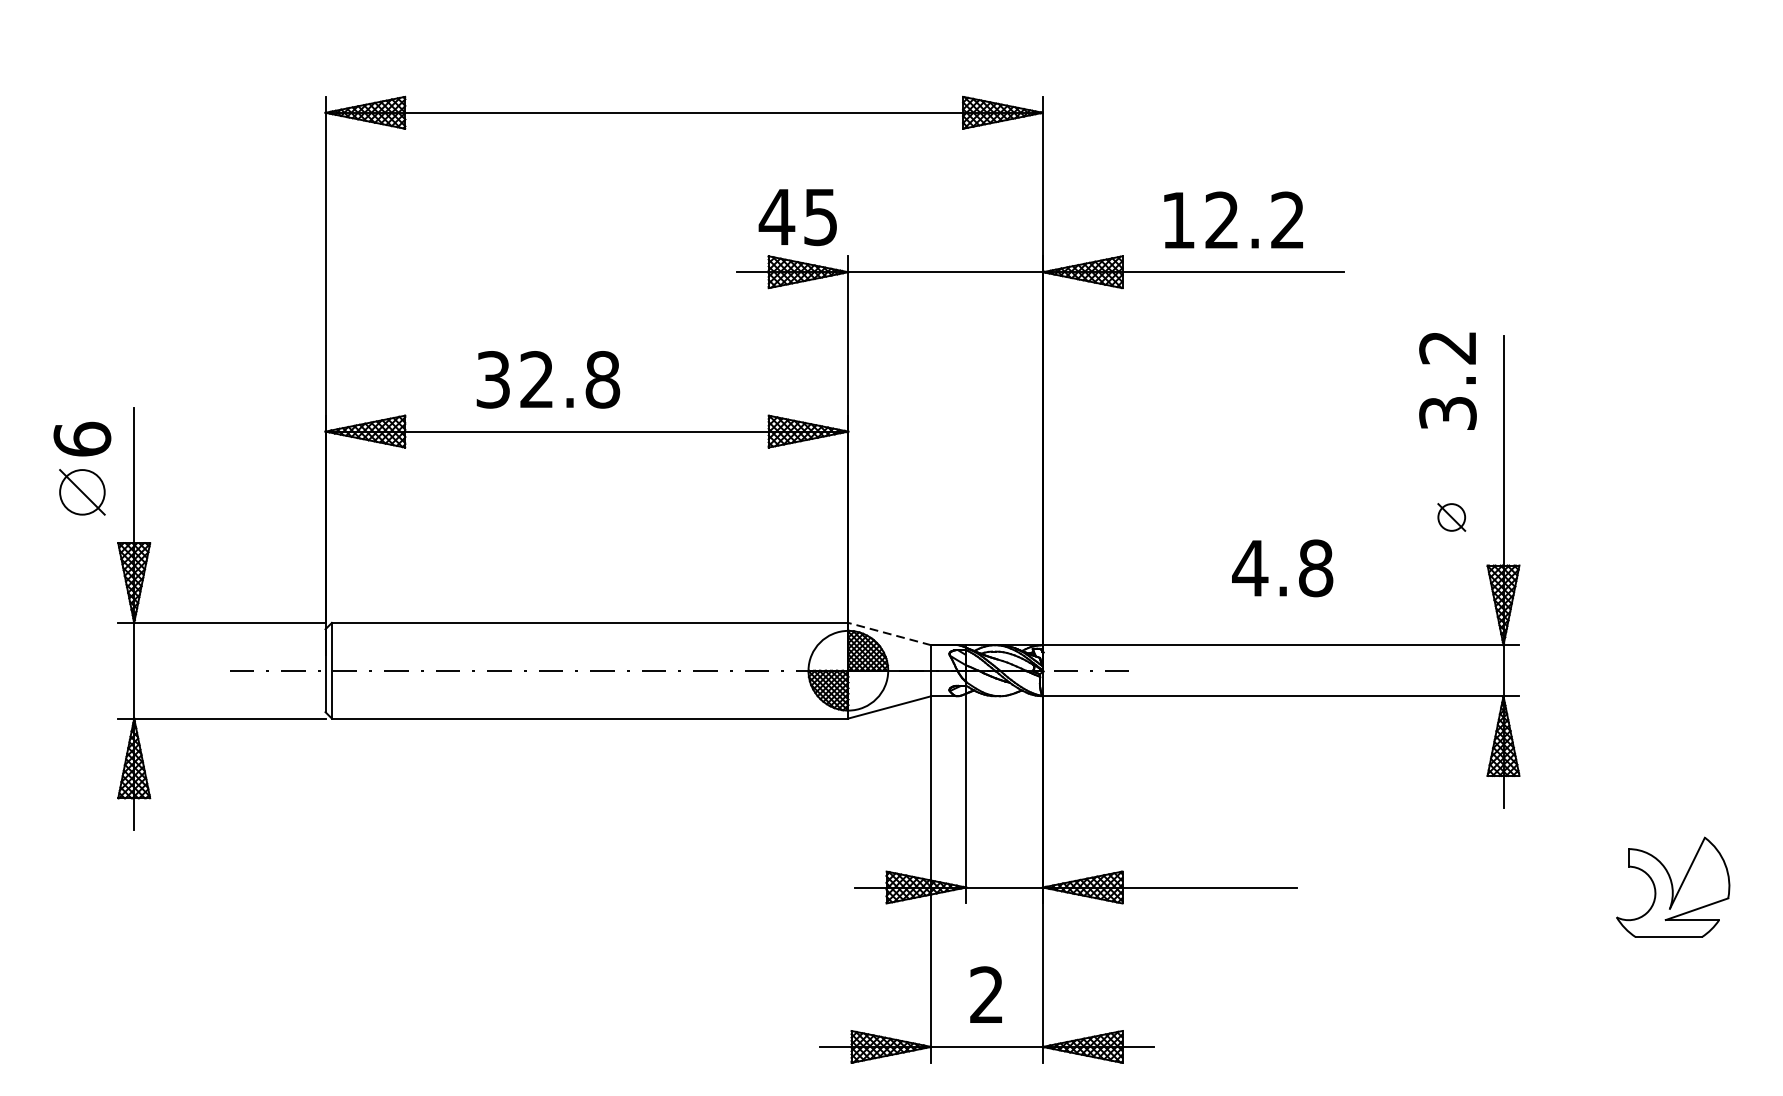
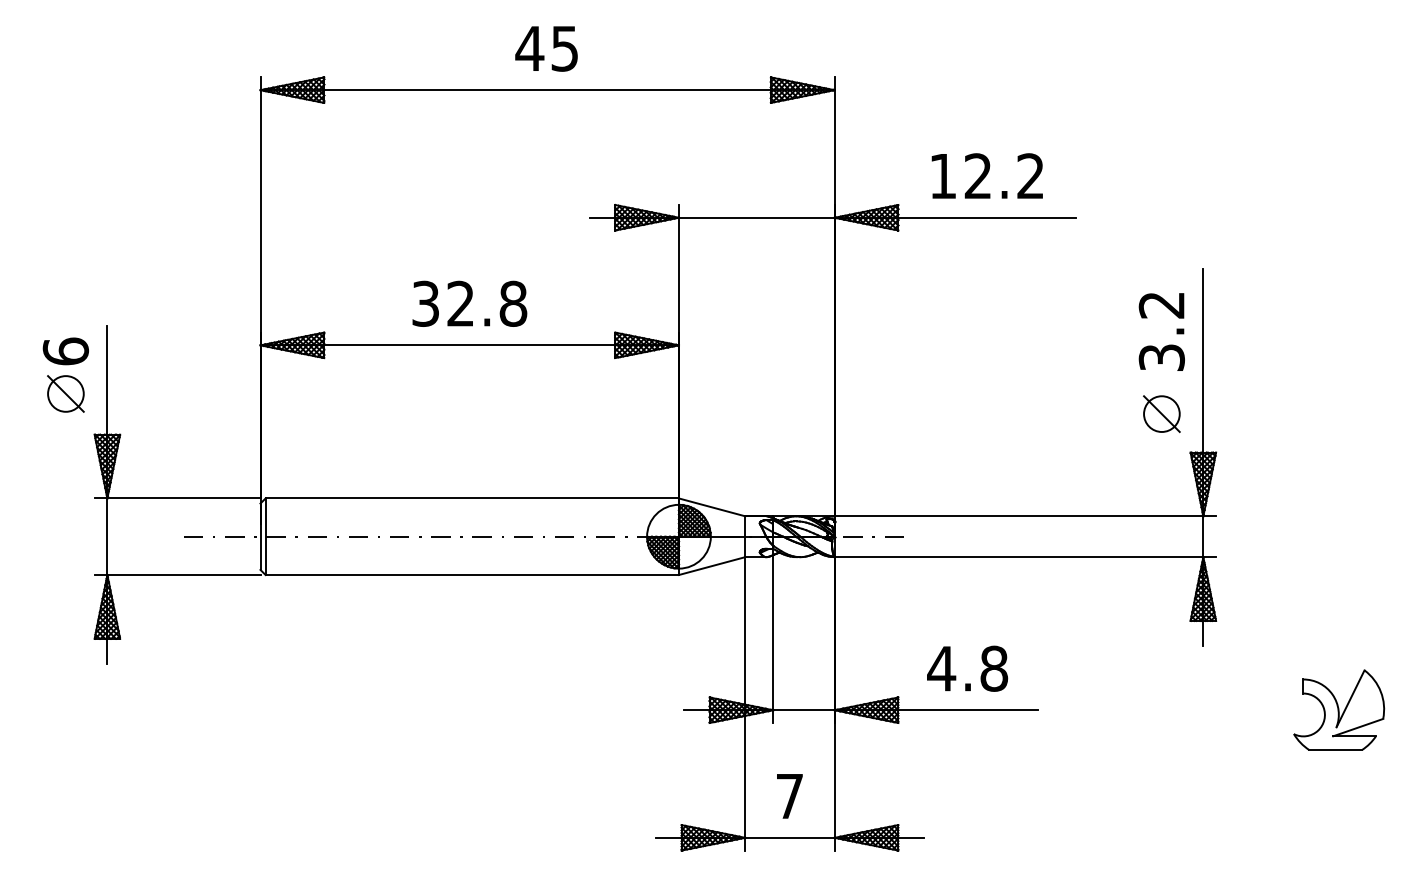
text: (797, 216) -> (546, 48), moved
text: (547, 379) -> (469, 303), moved
text: (1447, 380) -> (1161, 331), moved
part: (1451, 516) -> (1161, 413), size x1.67
text: (1282, 567) -> (967, 668), moved
line: (889, 634) -> (711, 507), dashed -> solid
text: (986, 994) -> (789, 795), 2 -> 7

